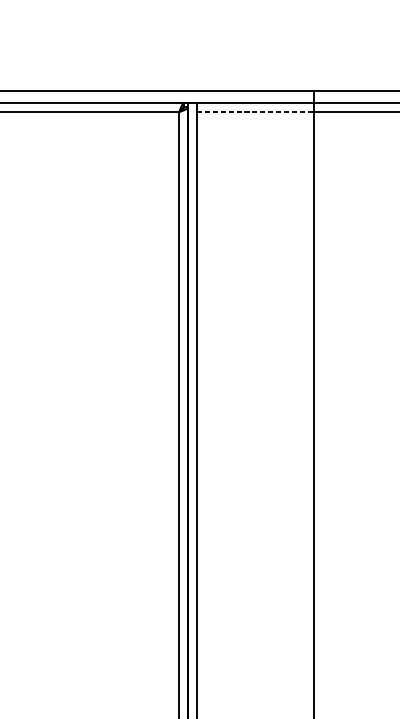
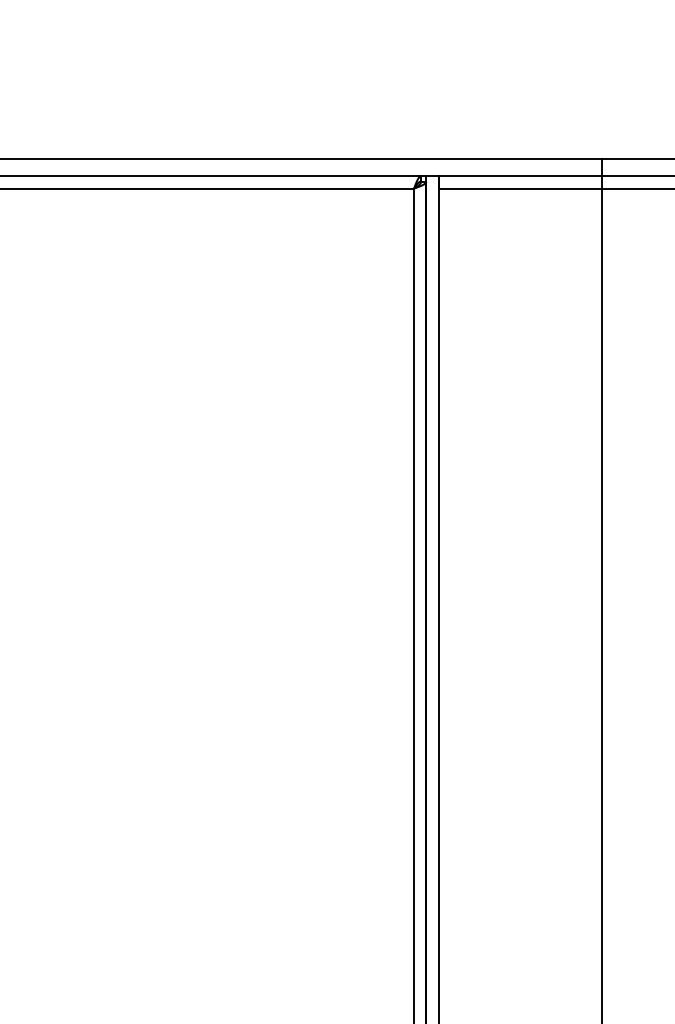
line: (255, 112) -> (520, 188), dashed -> solid

